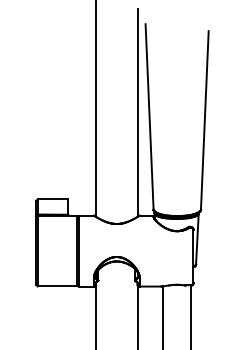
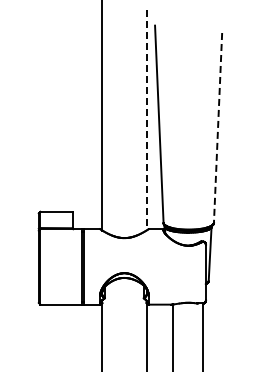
line: (137, 113) -> (146, 120), solid -> dashed
line: (205, 120) -> (218, 128), solid -> dashed

